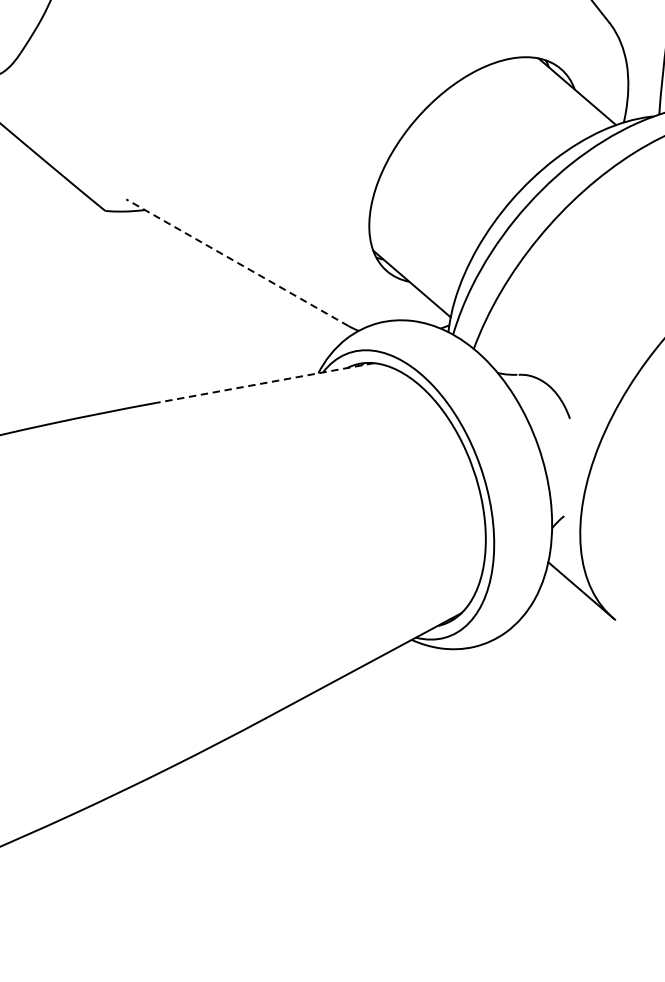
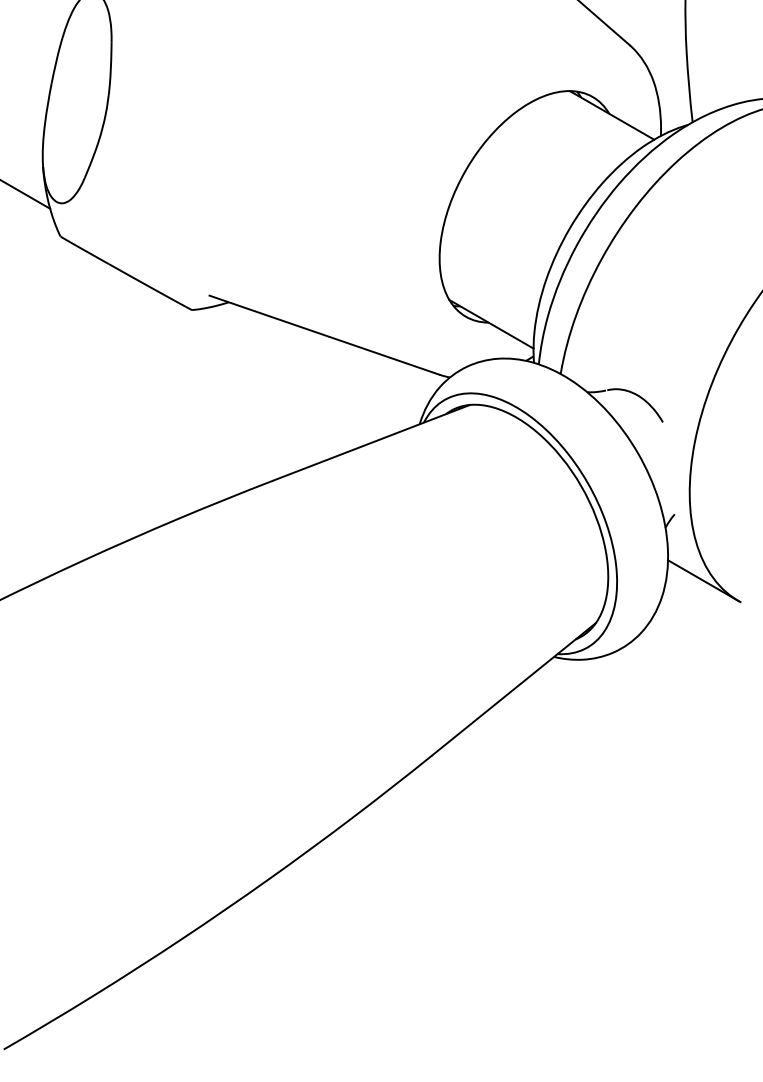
line: (237, 263) -> (324, 335), dashed -> solid
line: (264, 382) -> (371, 442), dashed -> solid

